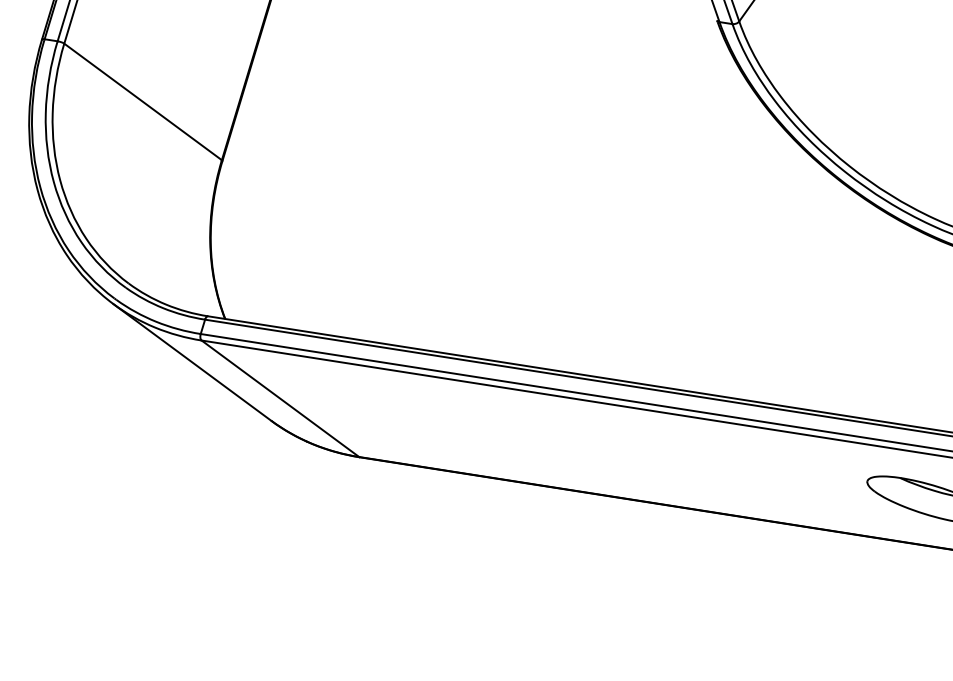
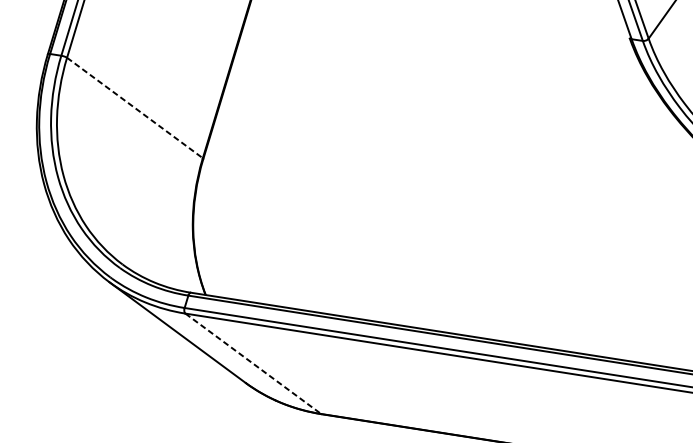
line: (143, 101) -> (135, 107), solid -> dashed
line: (280, 398) -> (253, 363), solid -> dashed

